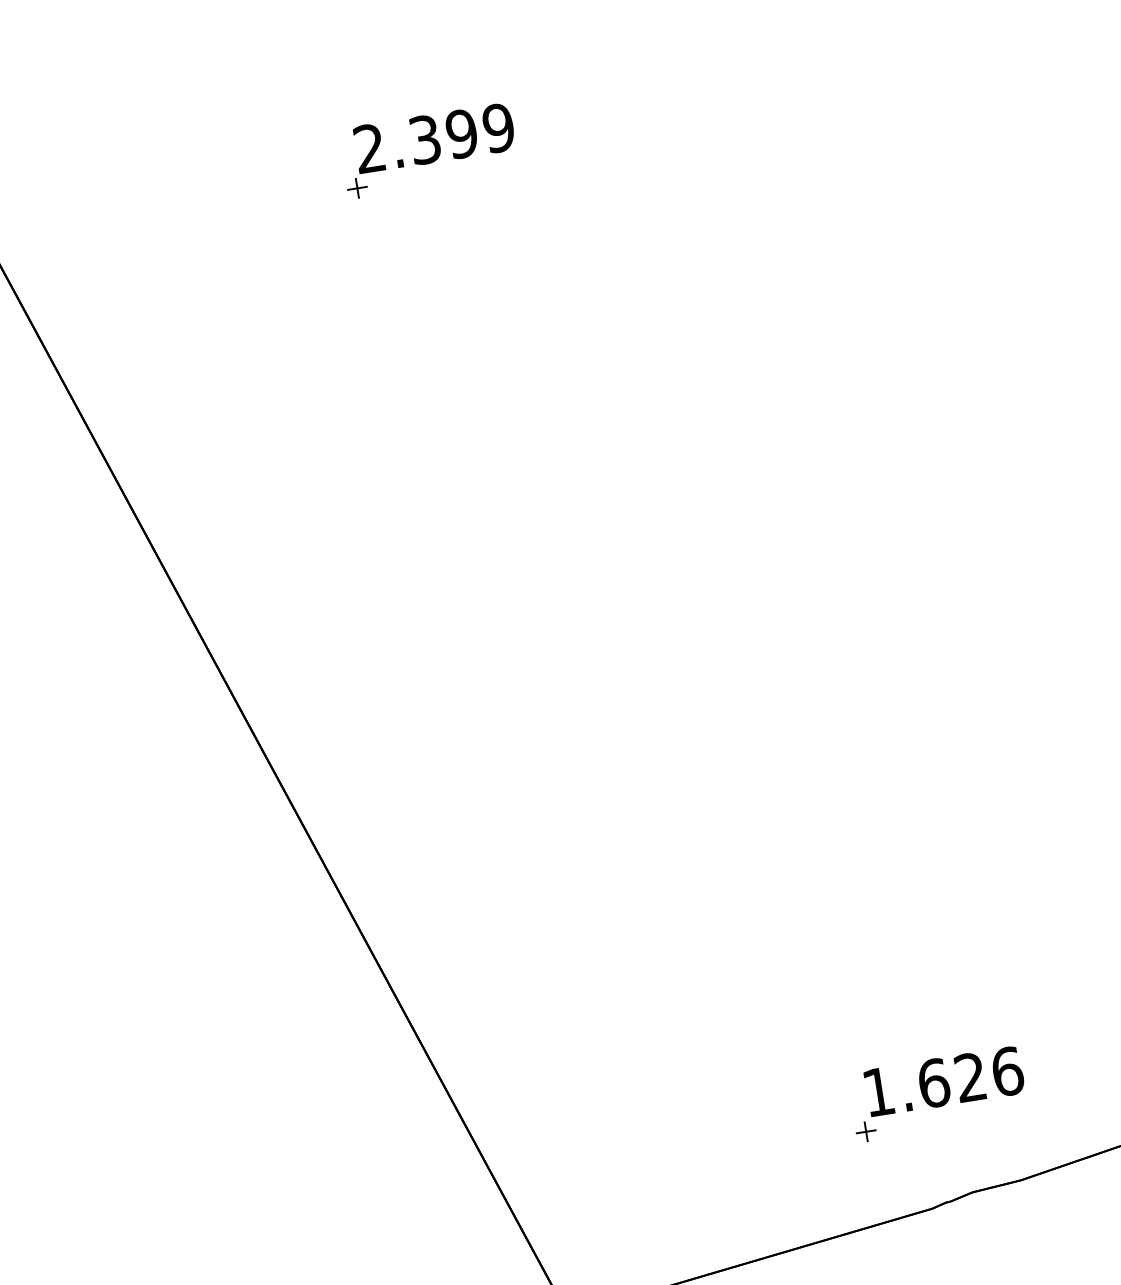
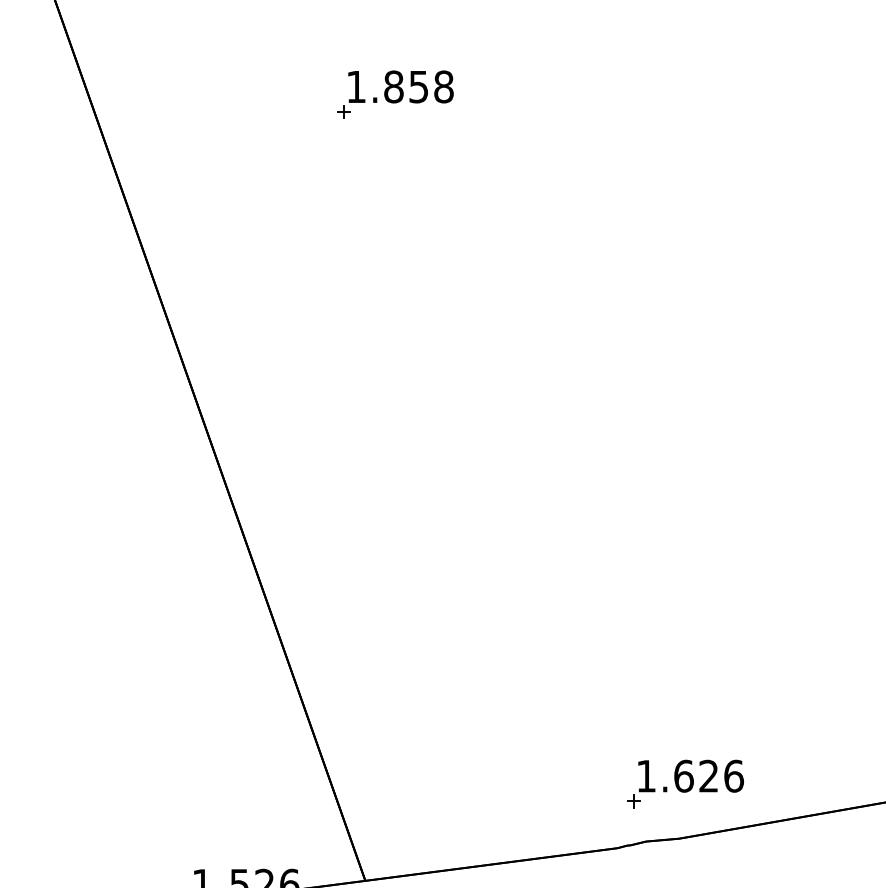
text: (433, 137) -> (399, 86), 2.399 -> 1.858
part: (937, 1093) -> (685, 783), moved

